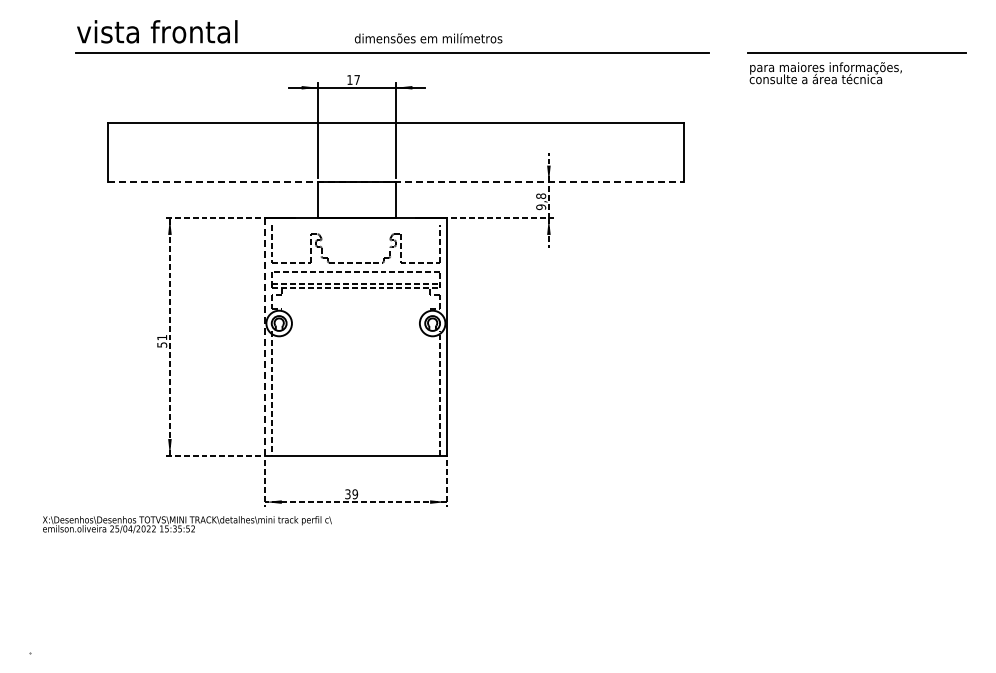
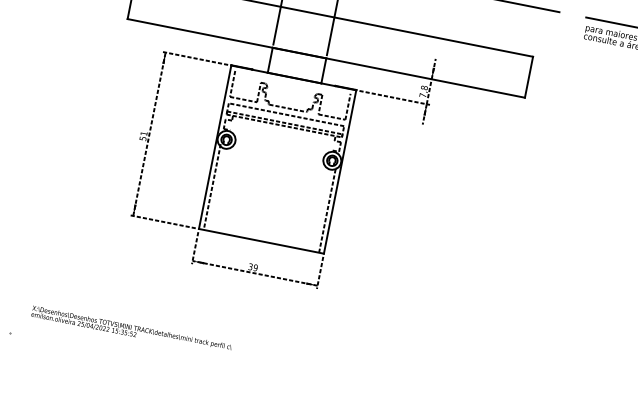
line: (396, 182) -> (326, 58), dashed -> solid
text: (541, 207) -> (423, 95), 9,8 -> 7,8
line: (265, 337) -> (215, 147), dashed -> solid
text: (187, 524) -> (131, 330), moved

